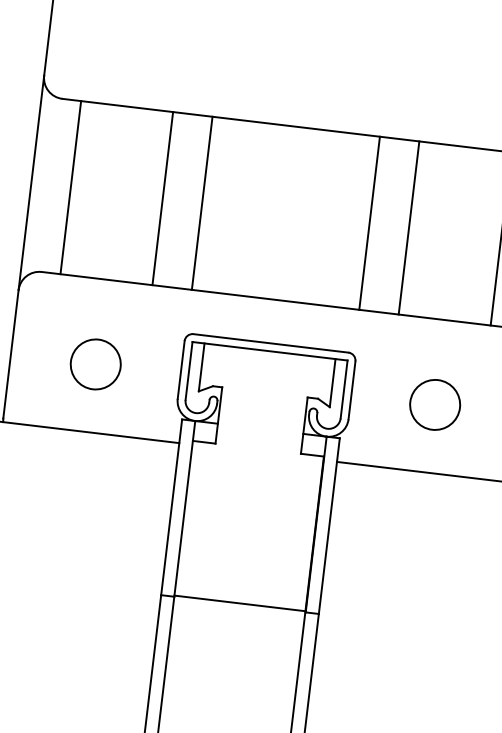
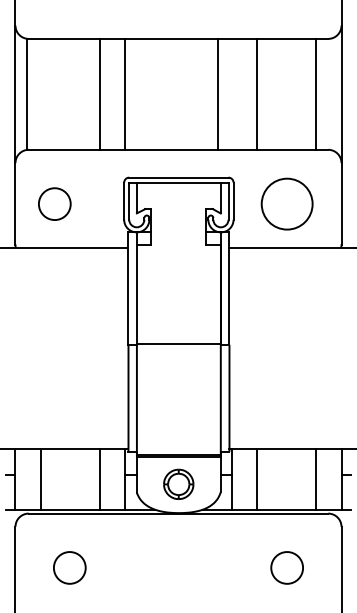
line: (70, 186) -> (26, 93), moved
line: (370, 222) -> (218, 93), moved
circle: (95, 363) -> (54, 203), moved
circle: (435, 405) -> (287, 204), size x1.6

